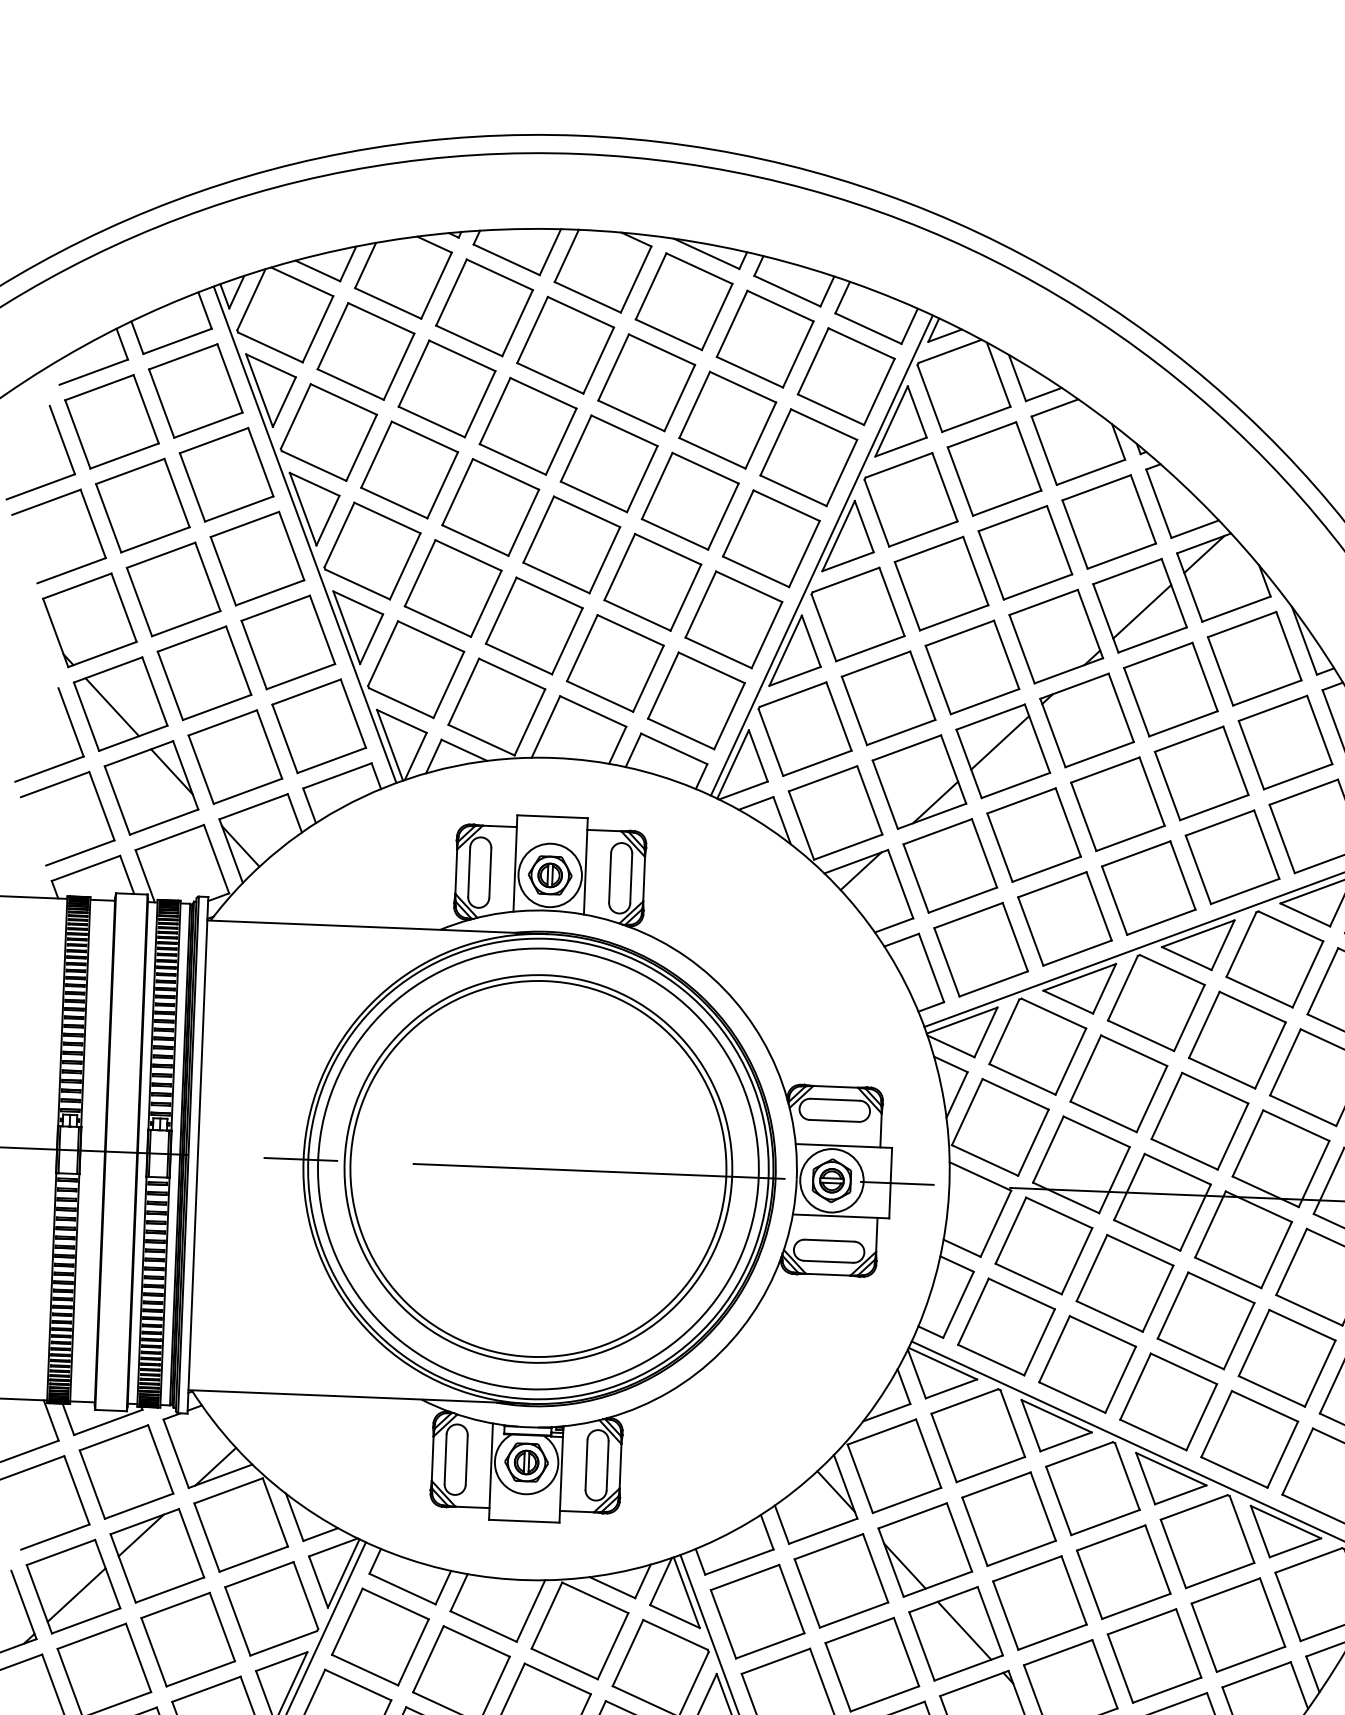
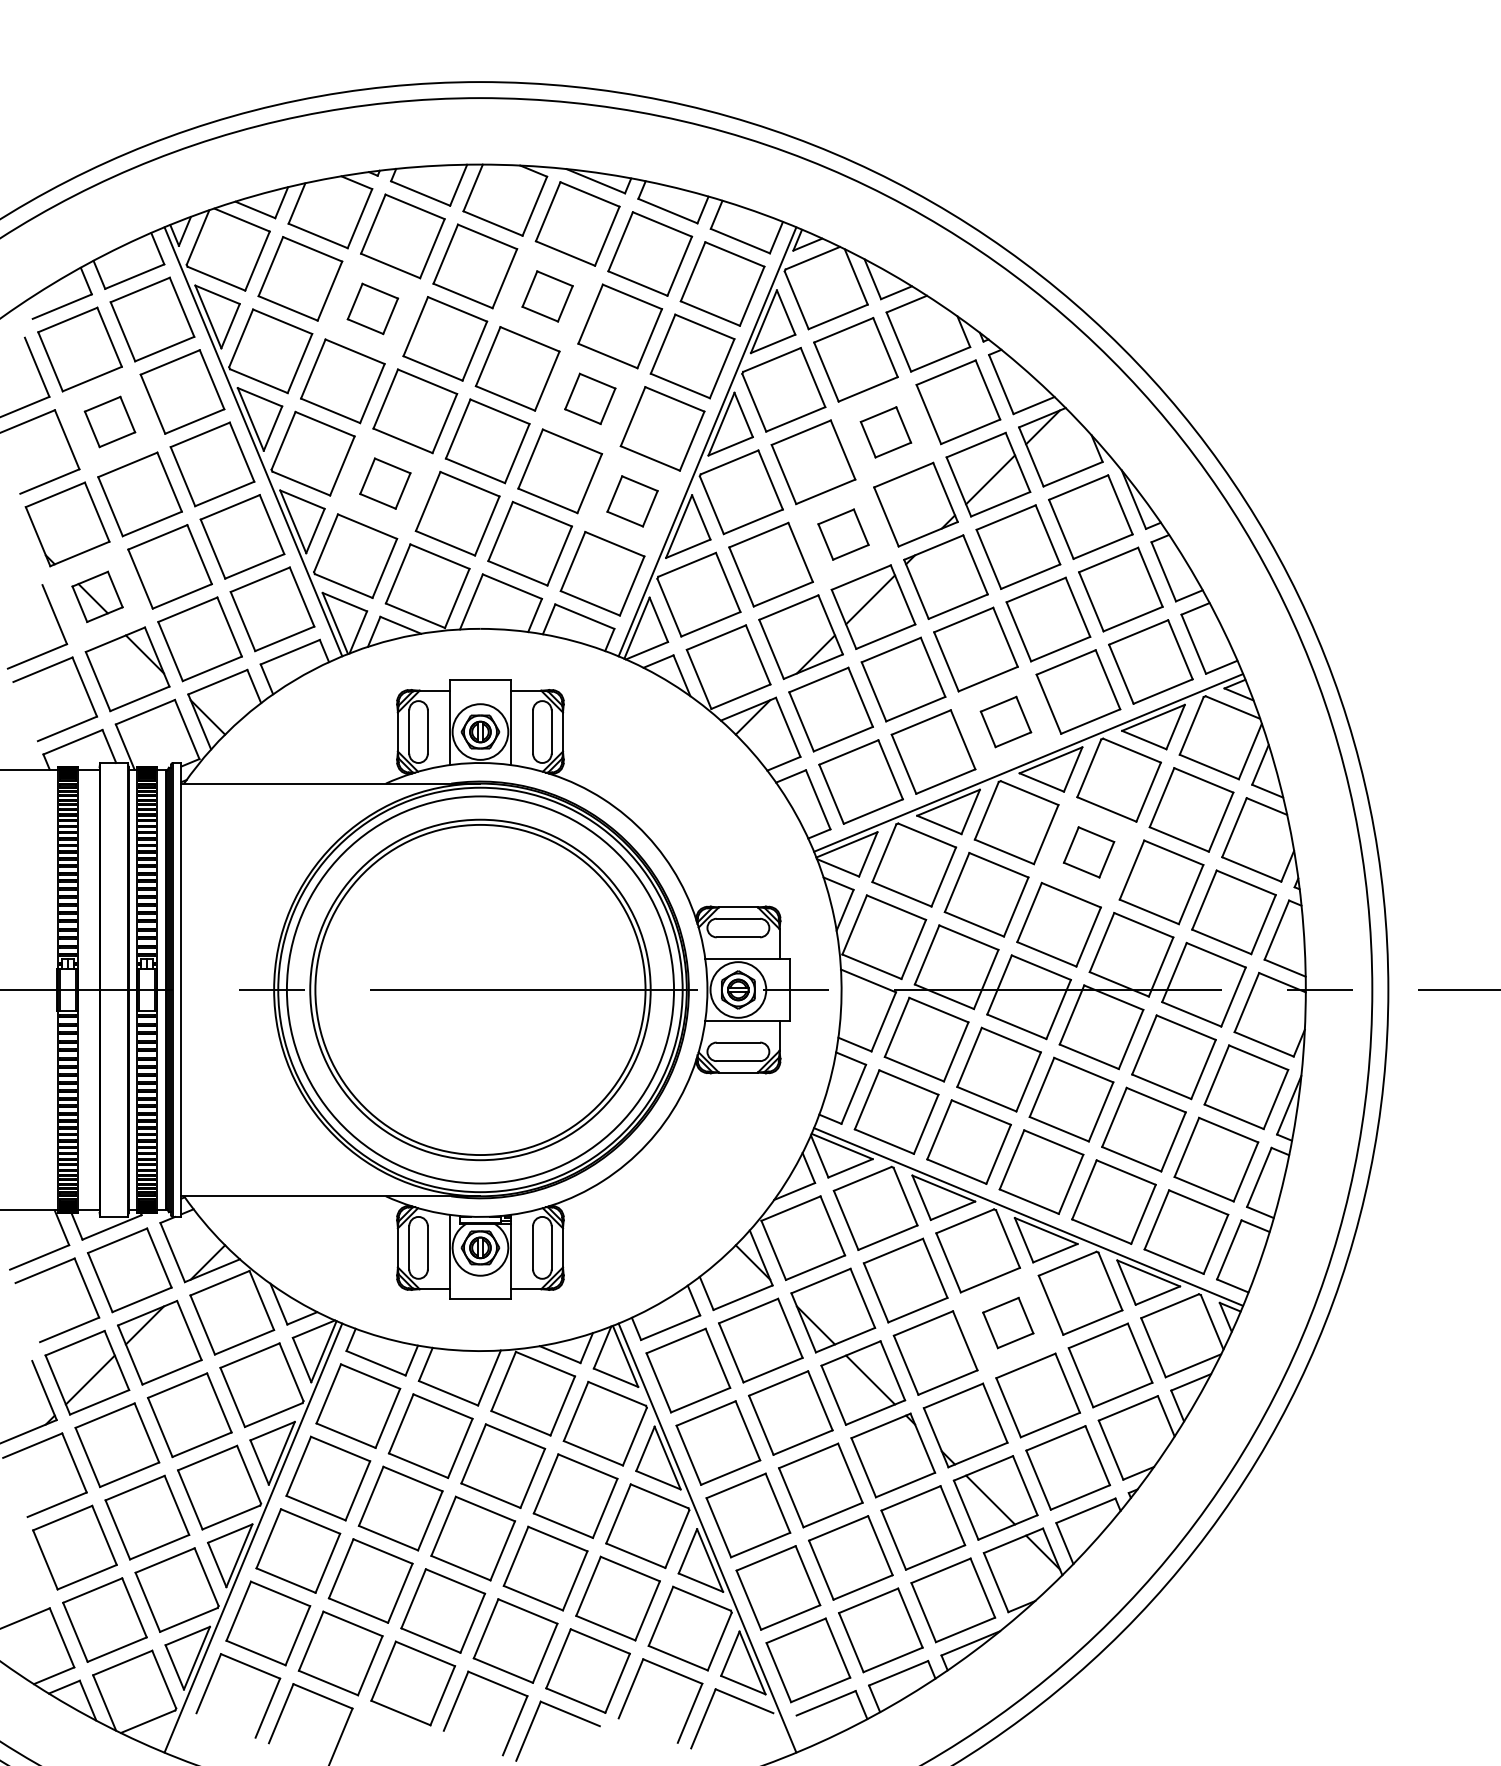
part: (646, 382) -> (547, 296), size x0.6
part: (446, 388) -> (372, 308), size x0.6
part: (690, 500) -> (590, 398), size x0.6
part: (142, 505) -> (109, 421), size x0.6
part: (1024, 553) -> (885, 432), size x0.6
part: (453, 588) -> (385, 483), size x0.6
part: (733, 620) -> (632, 501), size x0.6
part: (972, 667) -> (843, 534), size x0.6
part: (120, 703) -> (97, 596), size x0.6
part: (1148, 887) -> (1005, 721), size x0.6
part: (1236, 1040) -> (1088, 852), size x0.6
part: (1124, 1571) -> (1008, 1322), size x0.6

